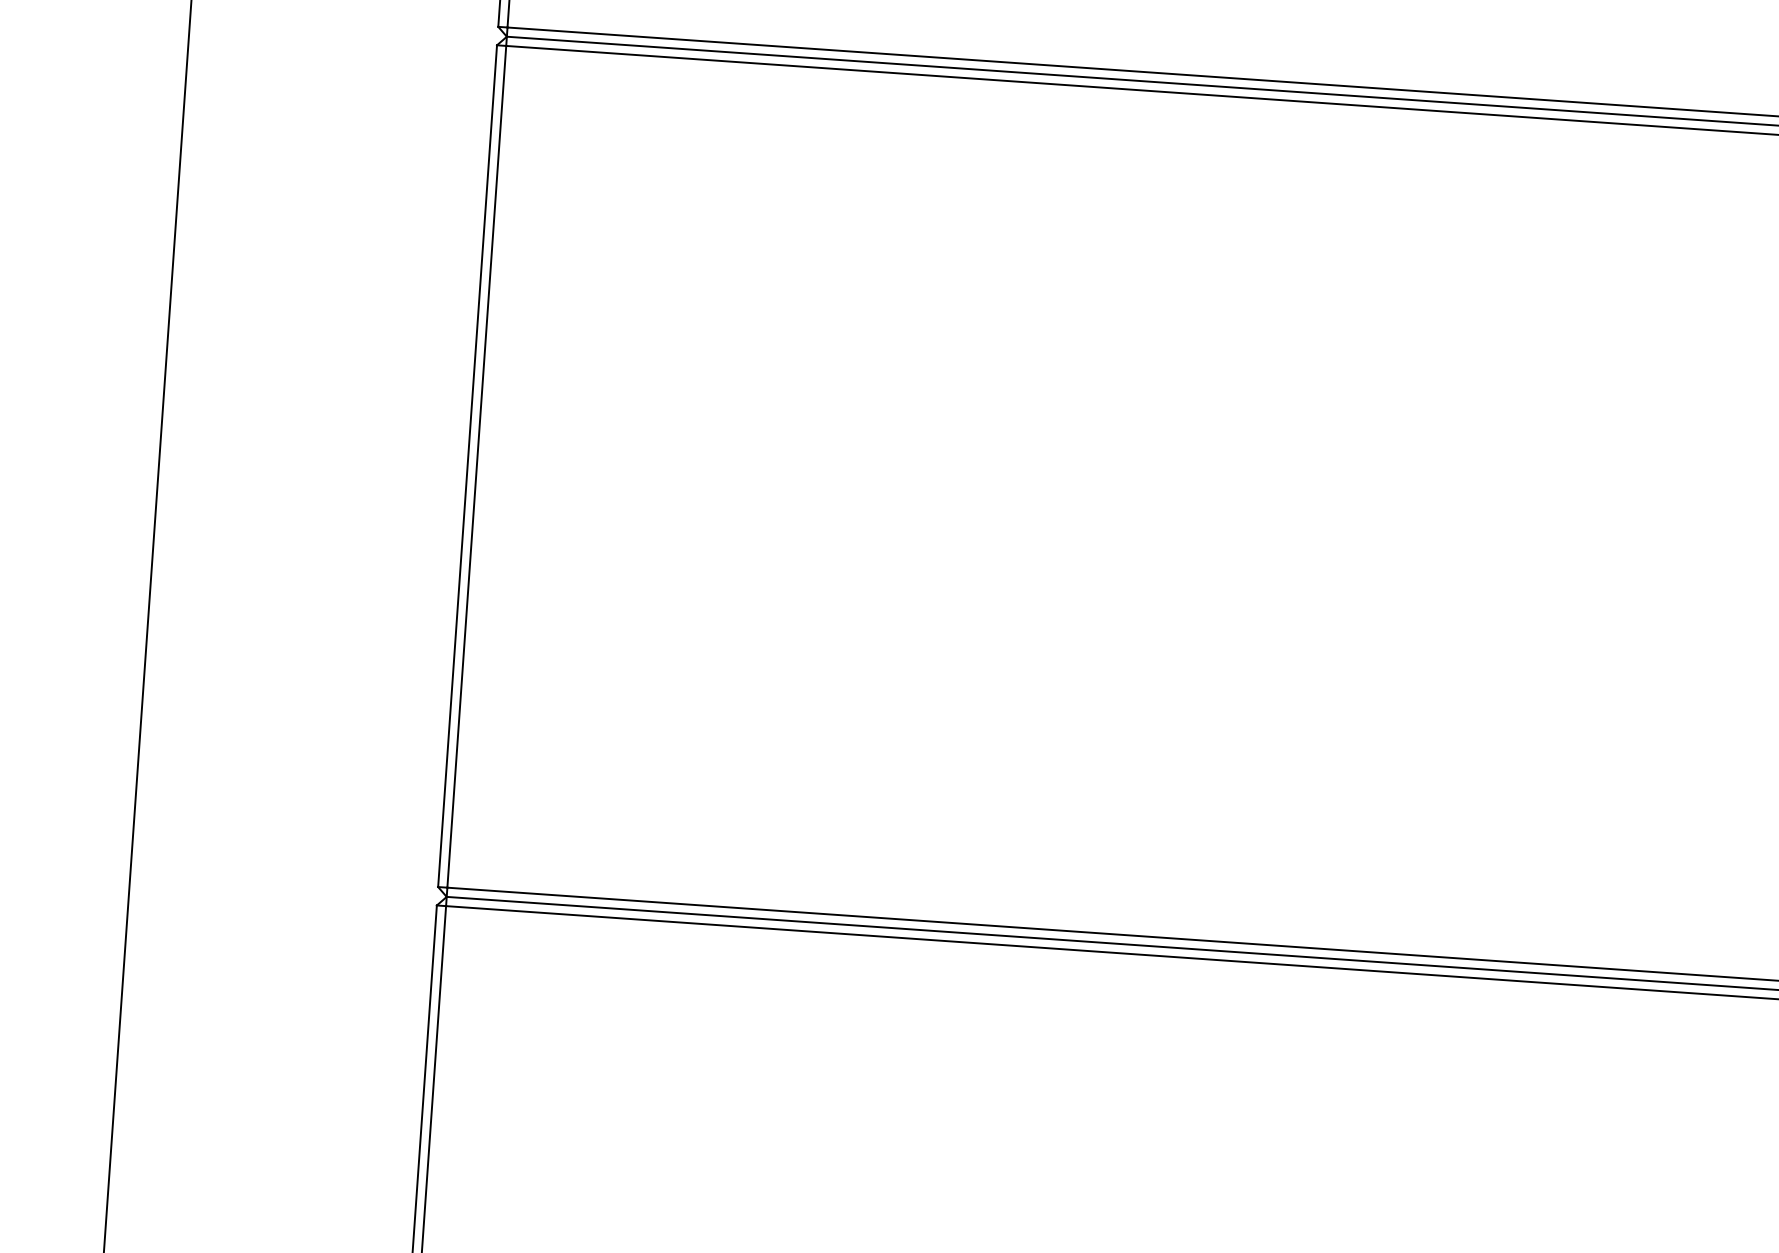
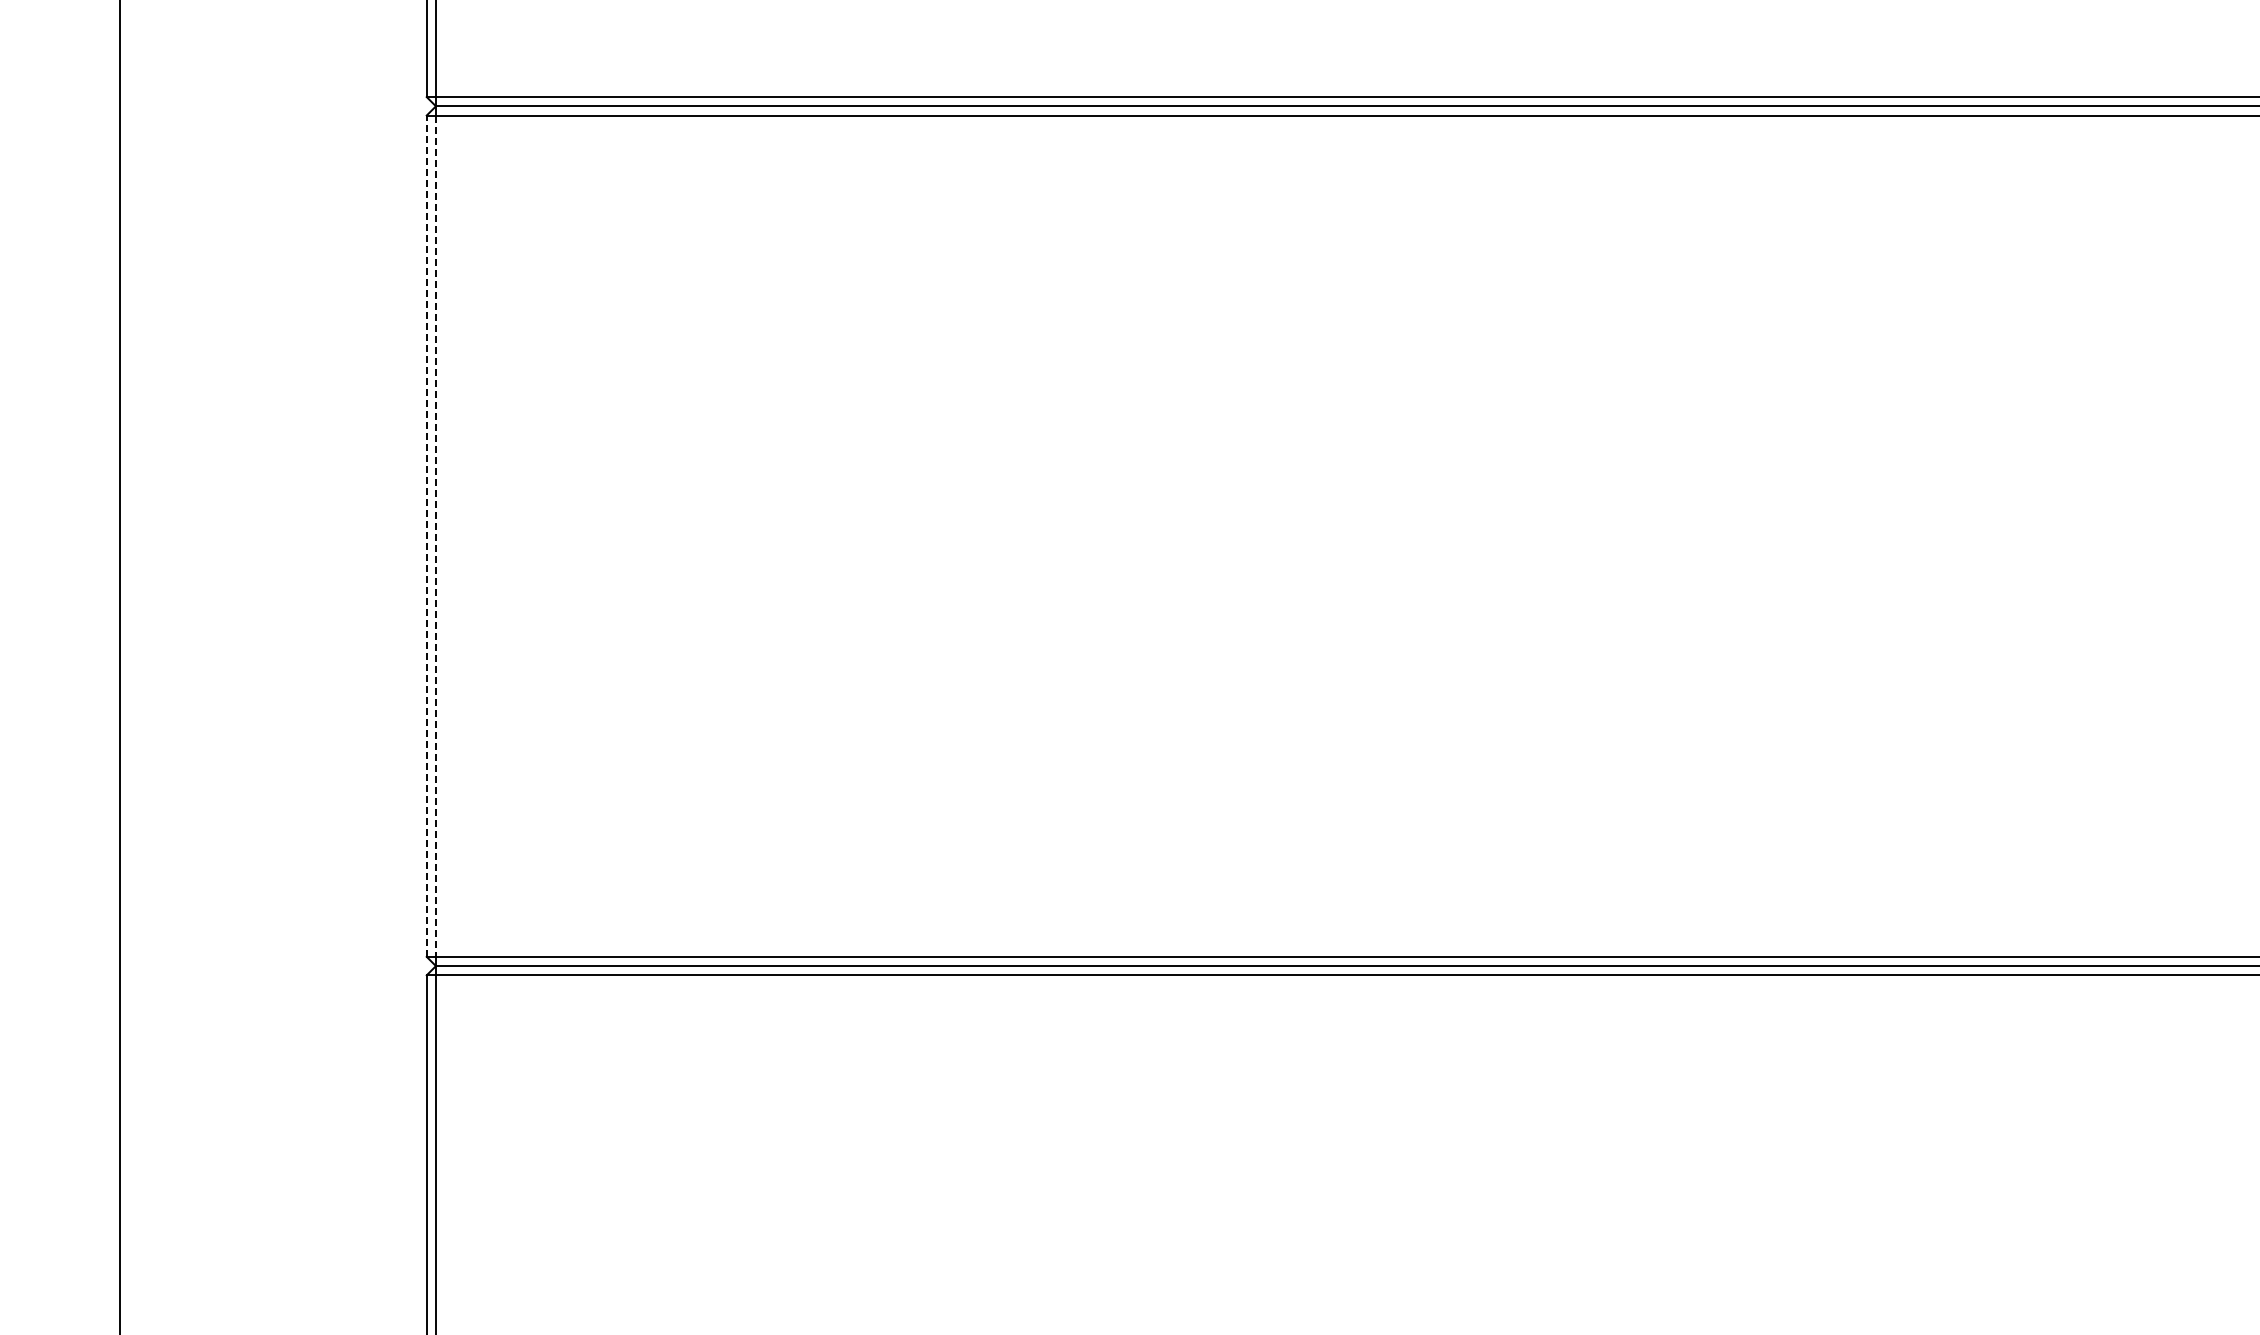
line: (467, 466) -> (426, 536), solid -> dashed
line: (476, 467) -> (435, 536), solid -> dashed

